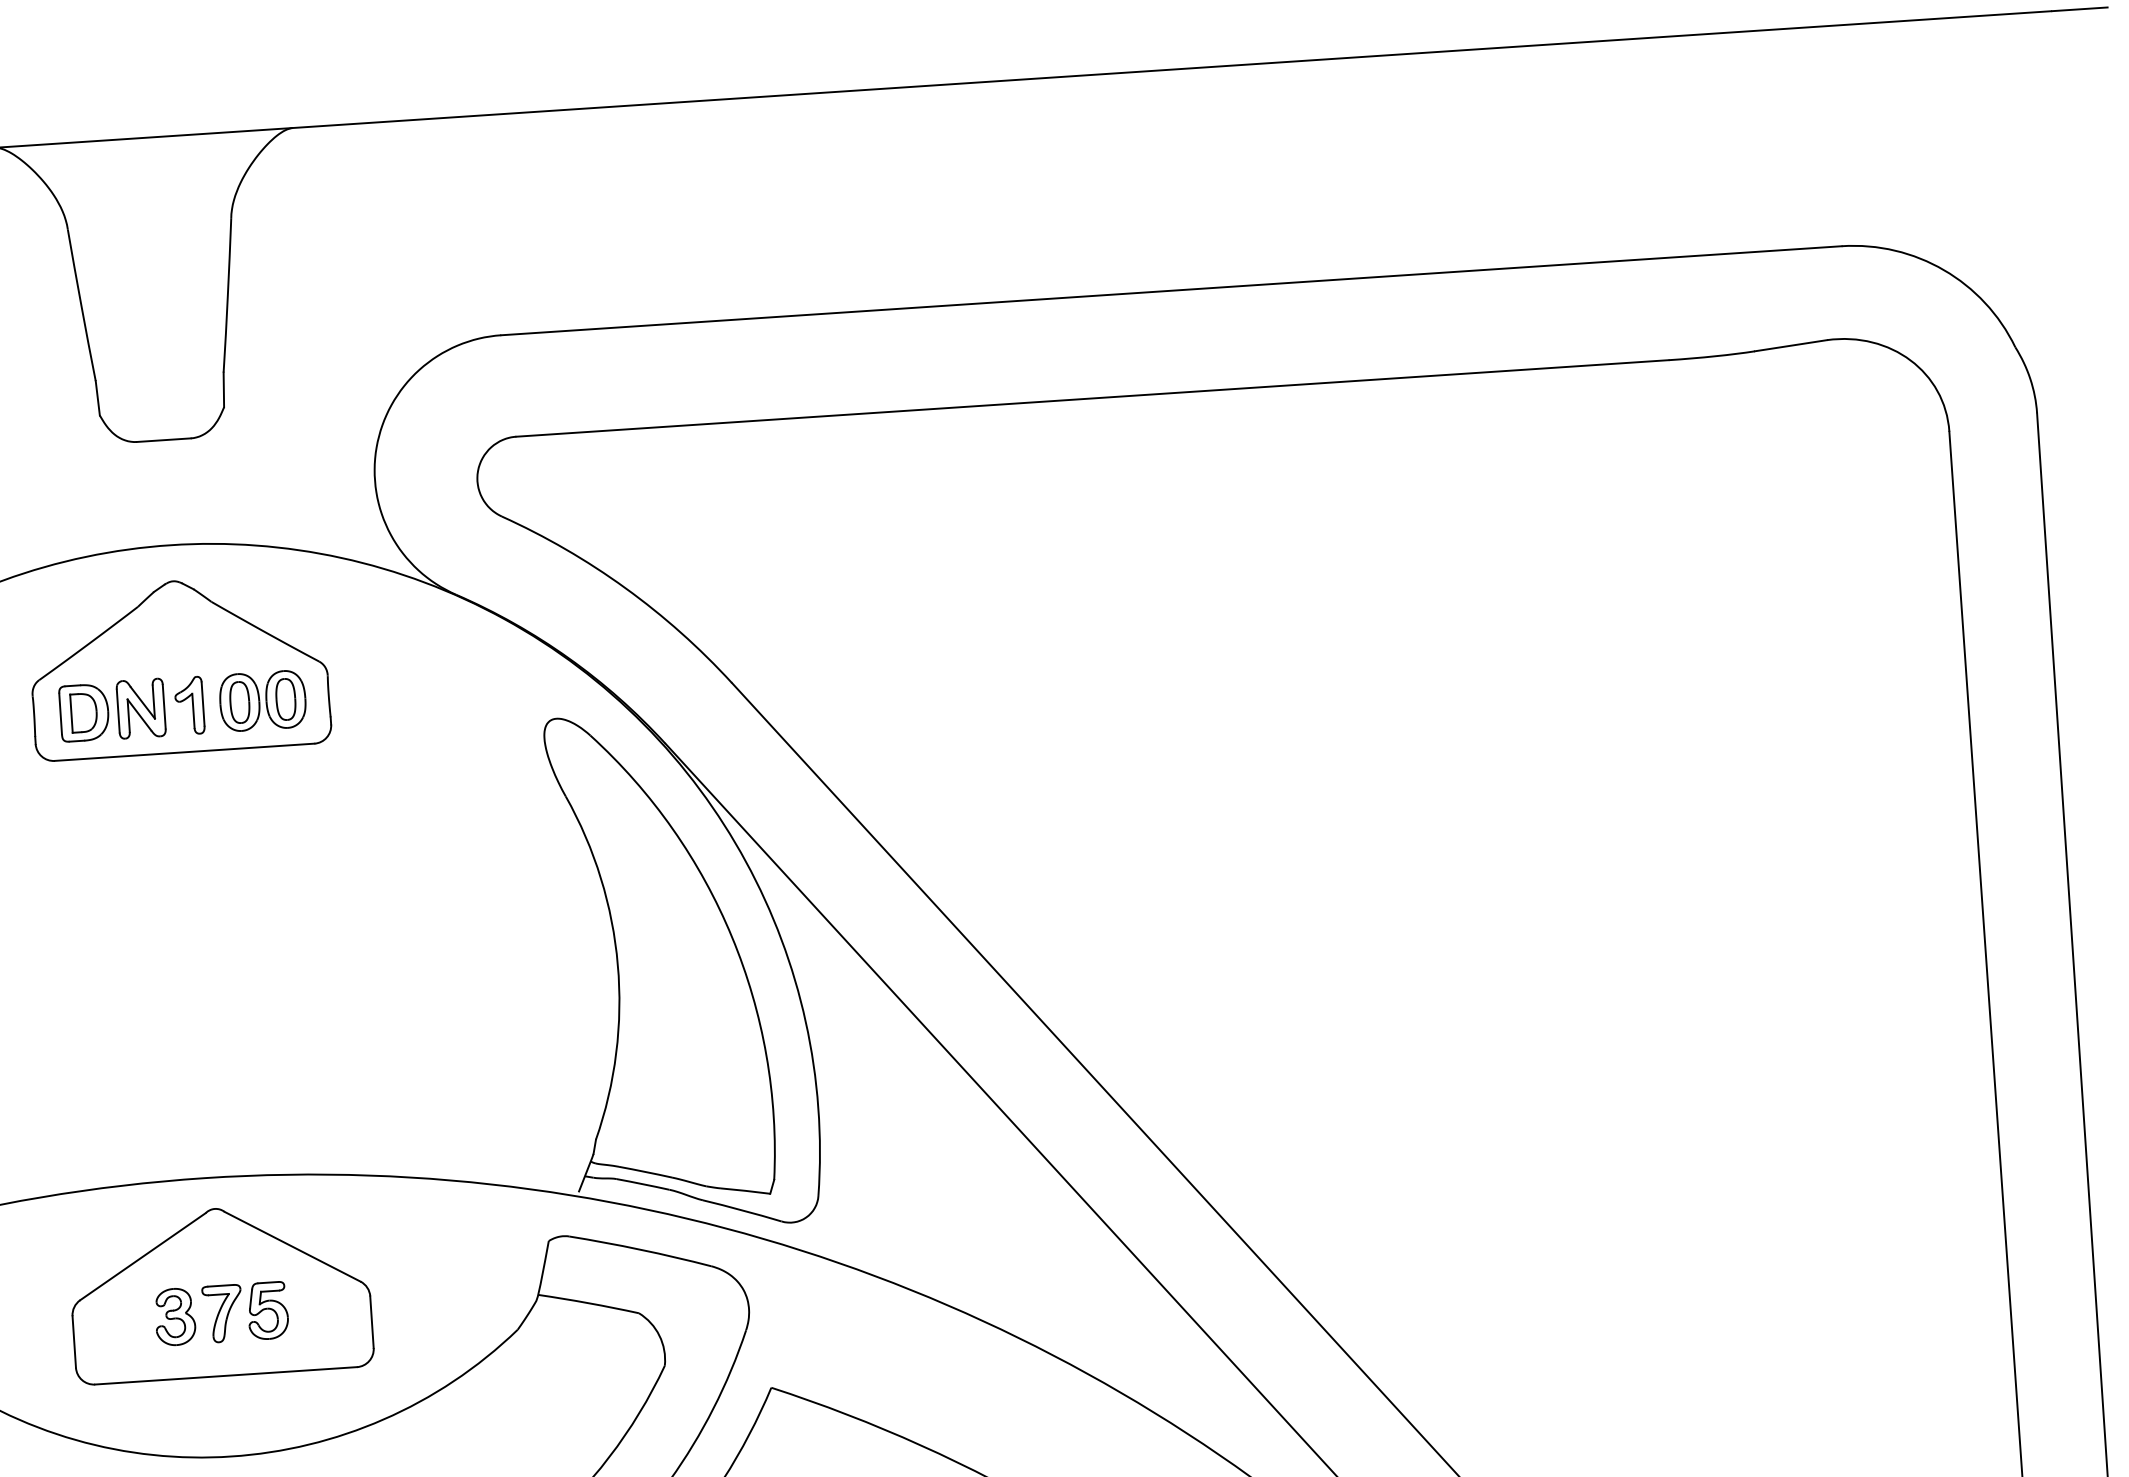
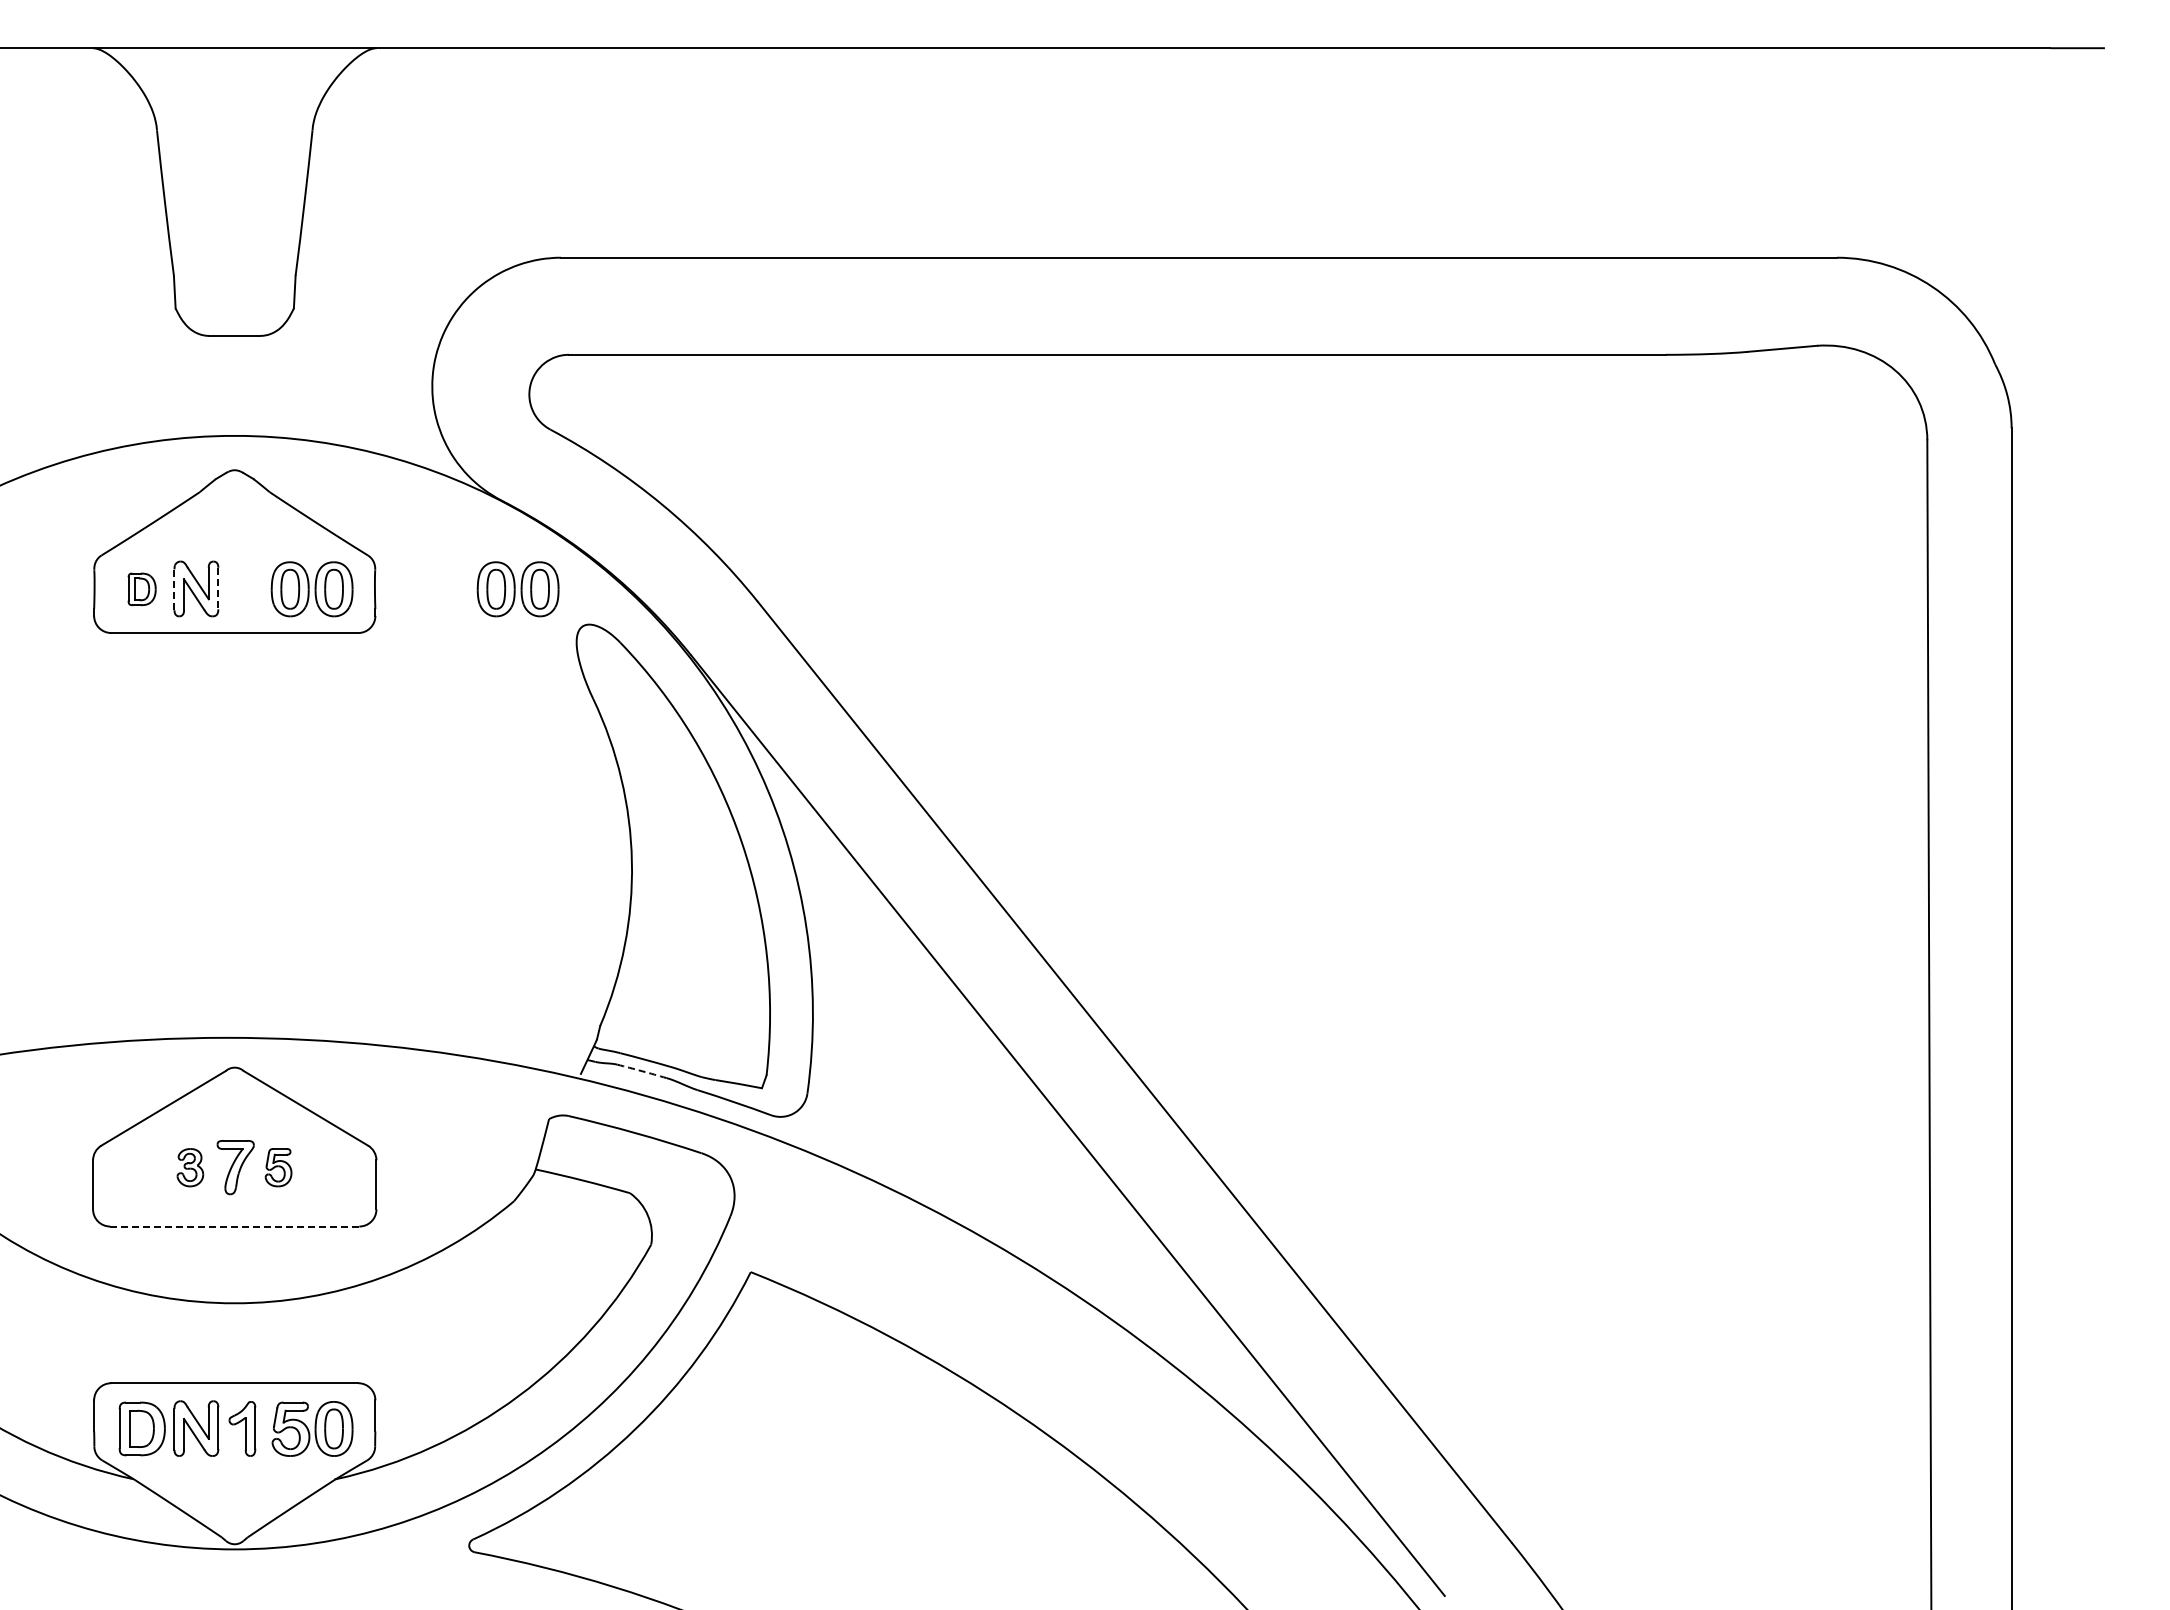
part: (478, 686) -> (517, 589), added
line: (164, 706) -> (218, 588), solid -> dashed
part: (189, 706) -> (242, 589), removed
line: (118, 710) -> (174, 589), solid -> dashed
part: (83, 713) -> (141, 589), size x0.6
arc: (643, 1184) -> (642, 1071), solid -> dashed
part: (267, 1310) -> (278, 1167), size x0.7
part: (175, 1316) -> (190, 1167), size x0.7
line: (225, 1375) -> (234, 1226), solid -> dashed

